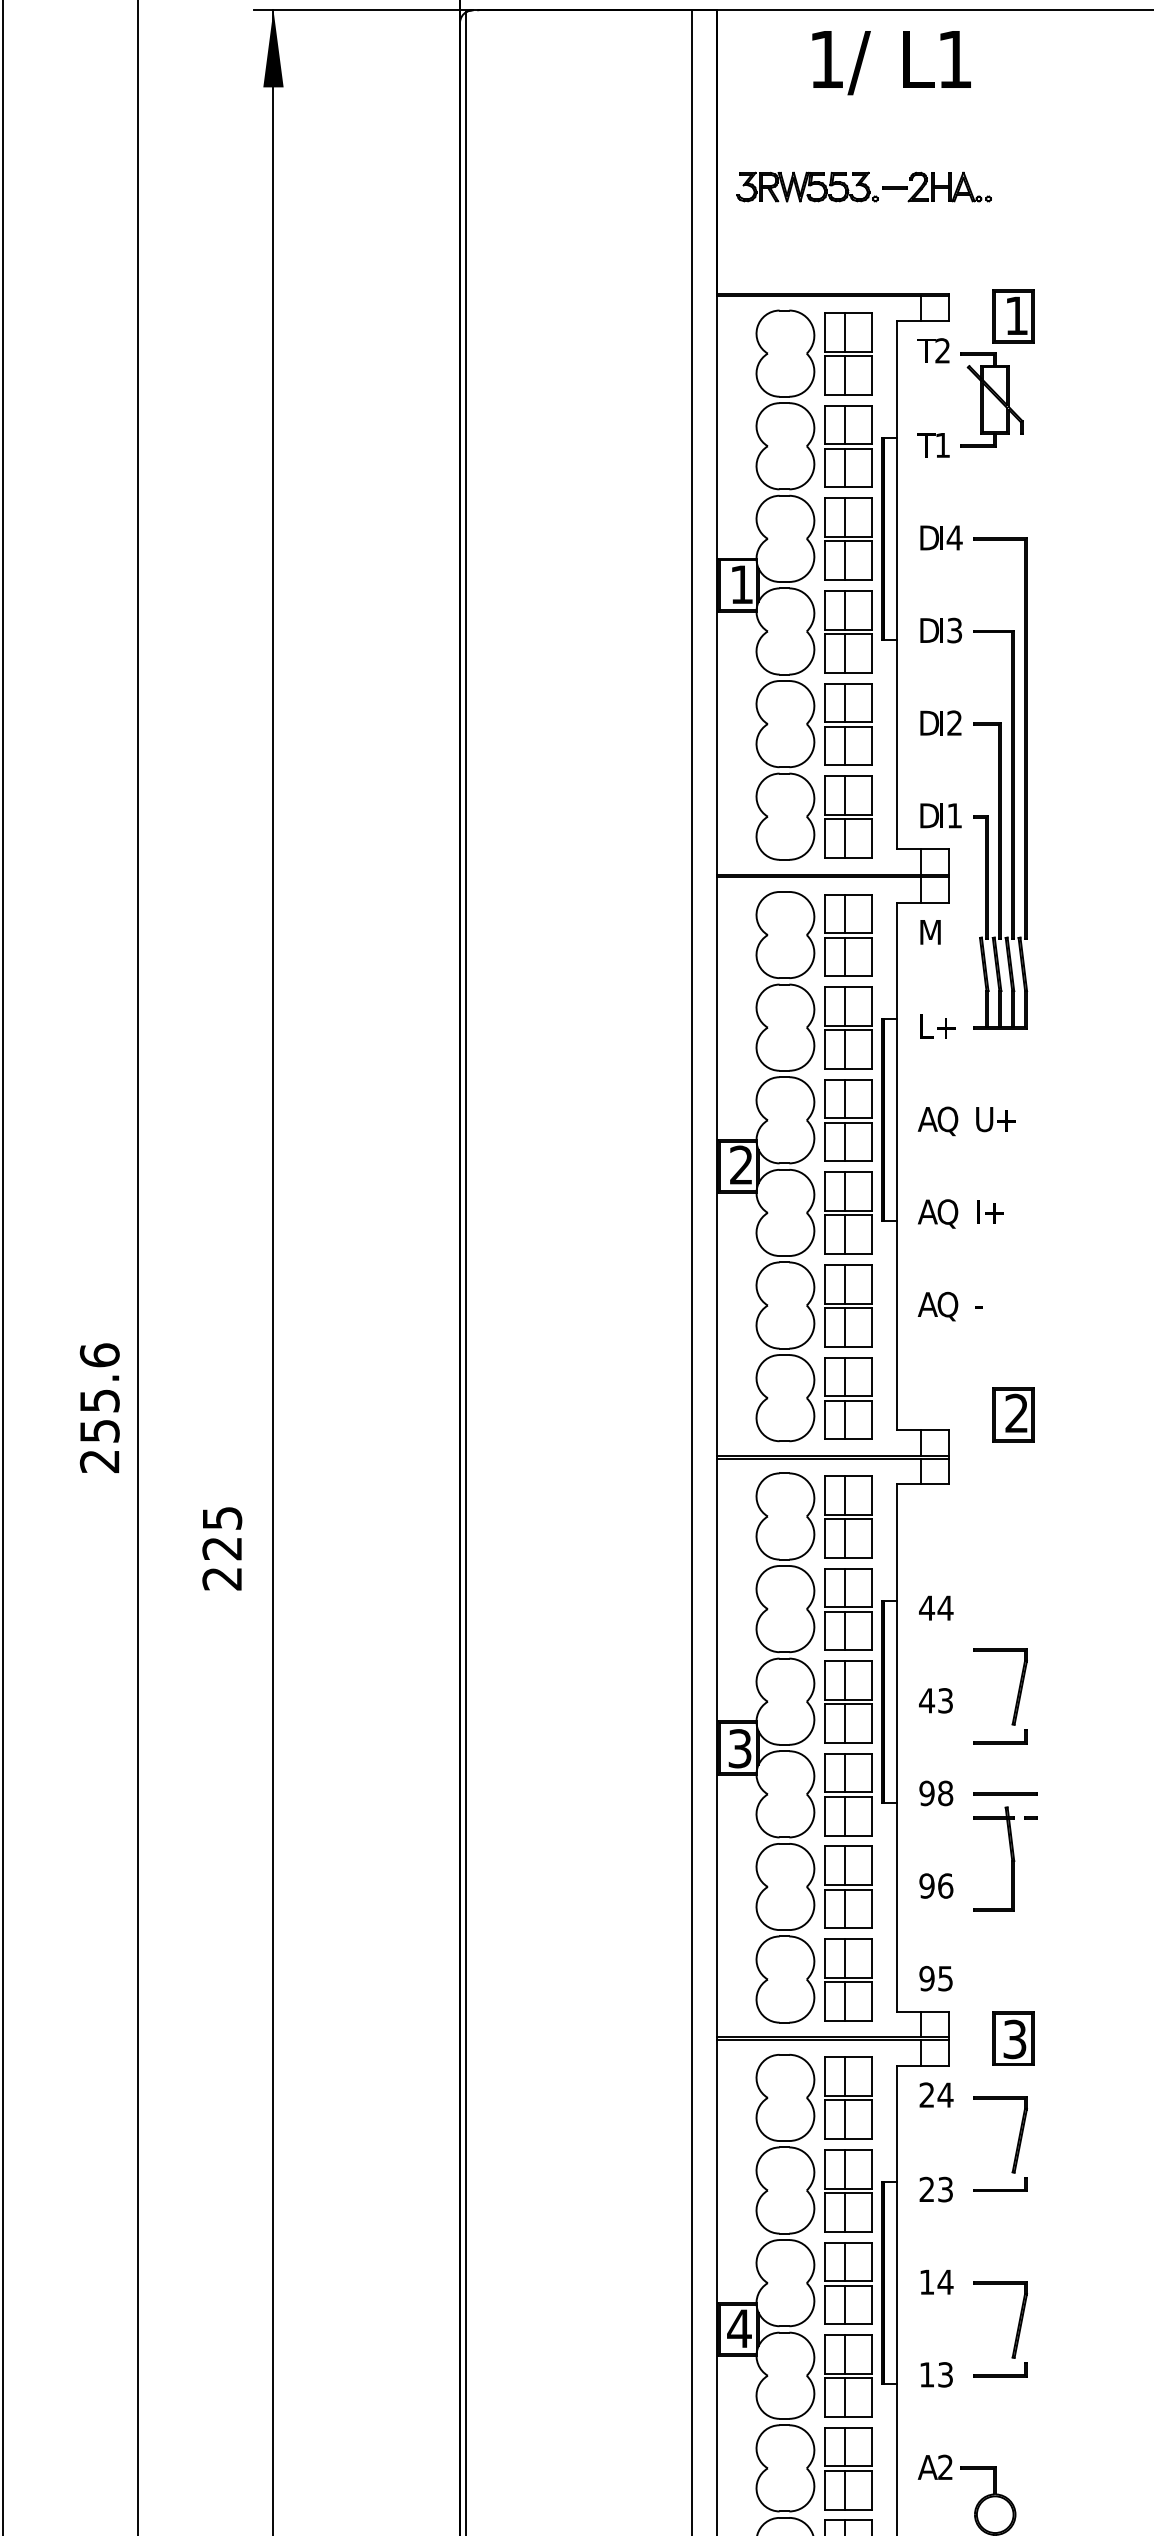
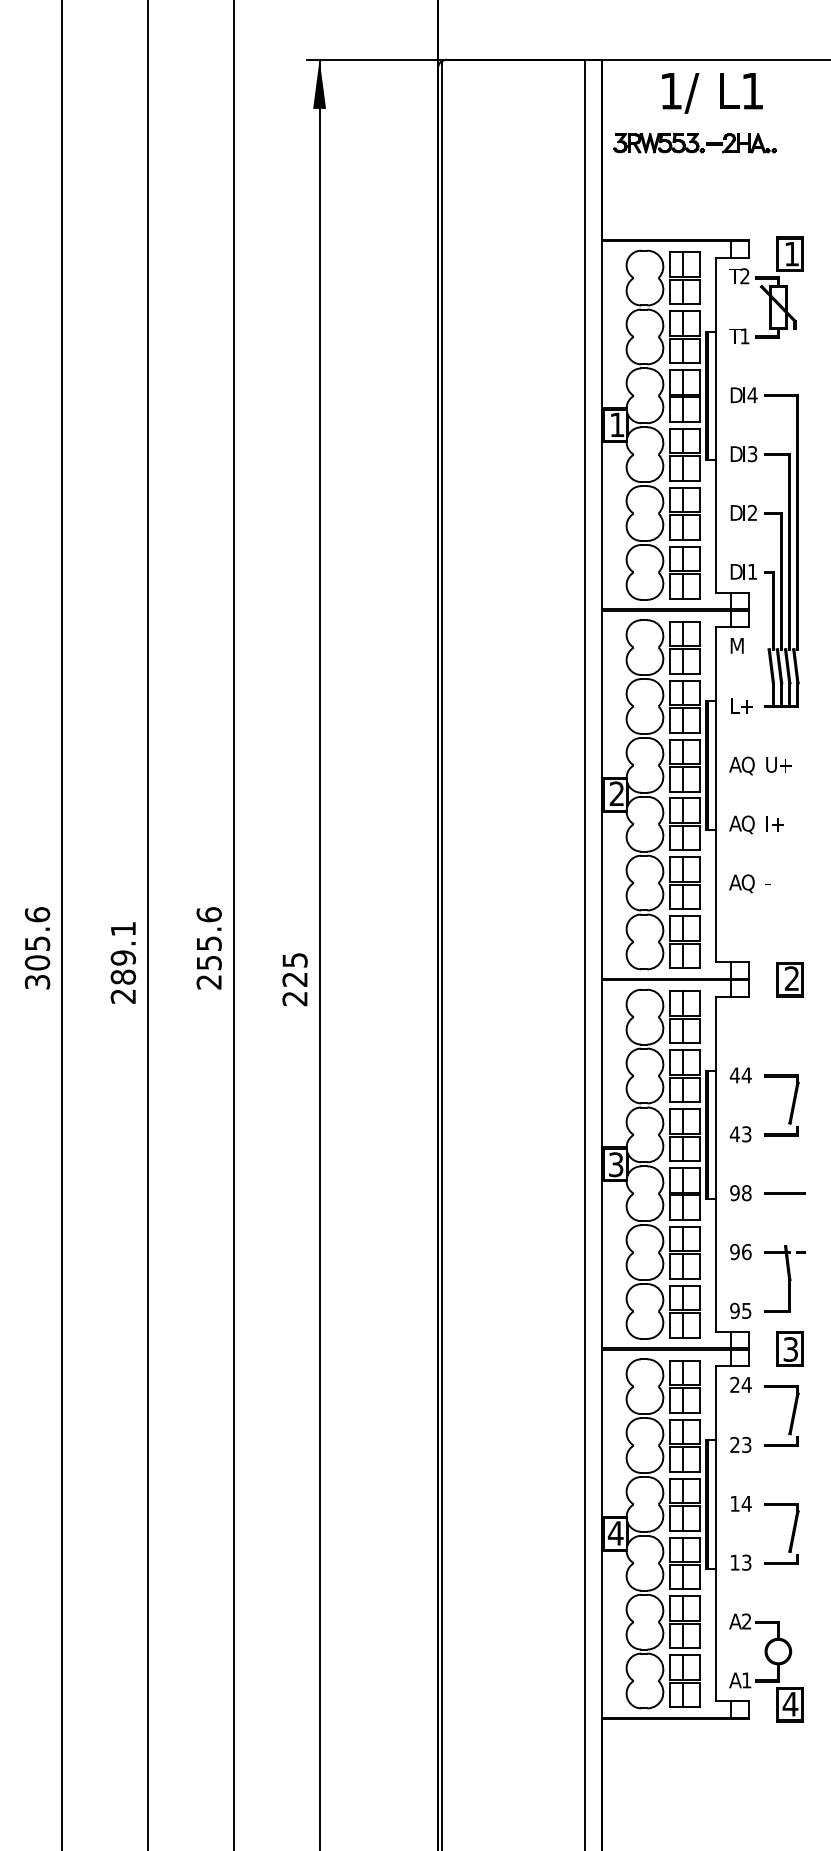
part: (863, 187) -> (694, 143), moved
part: (1012, 1414) -> (789, 979), moved
text: (221, 1548) -> (294, 979), moved
part: (1015, 1697) -> (791, 1106), moved
part: (1004, 1858) -> (784, 1278), moved

